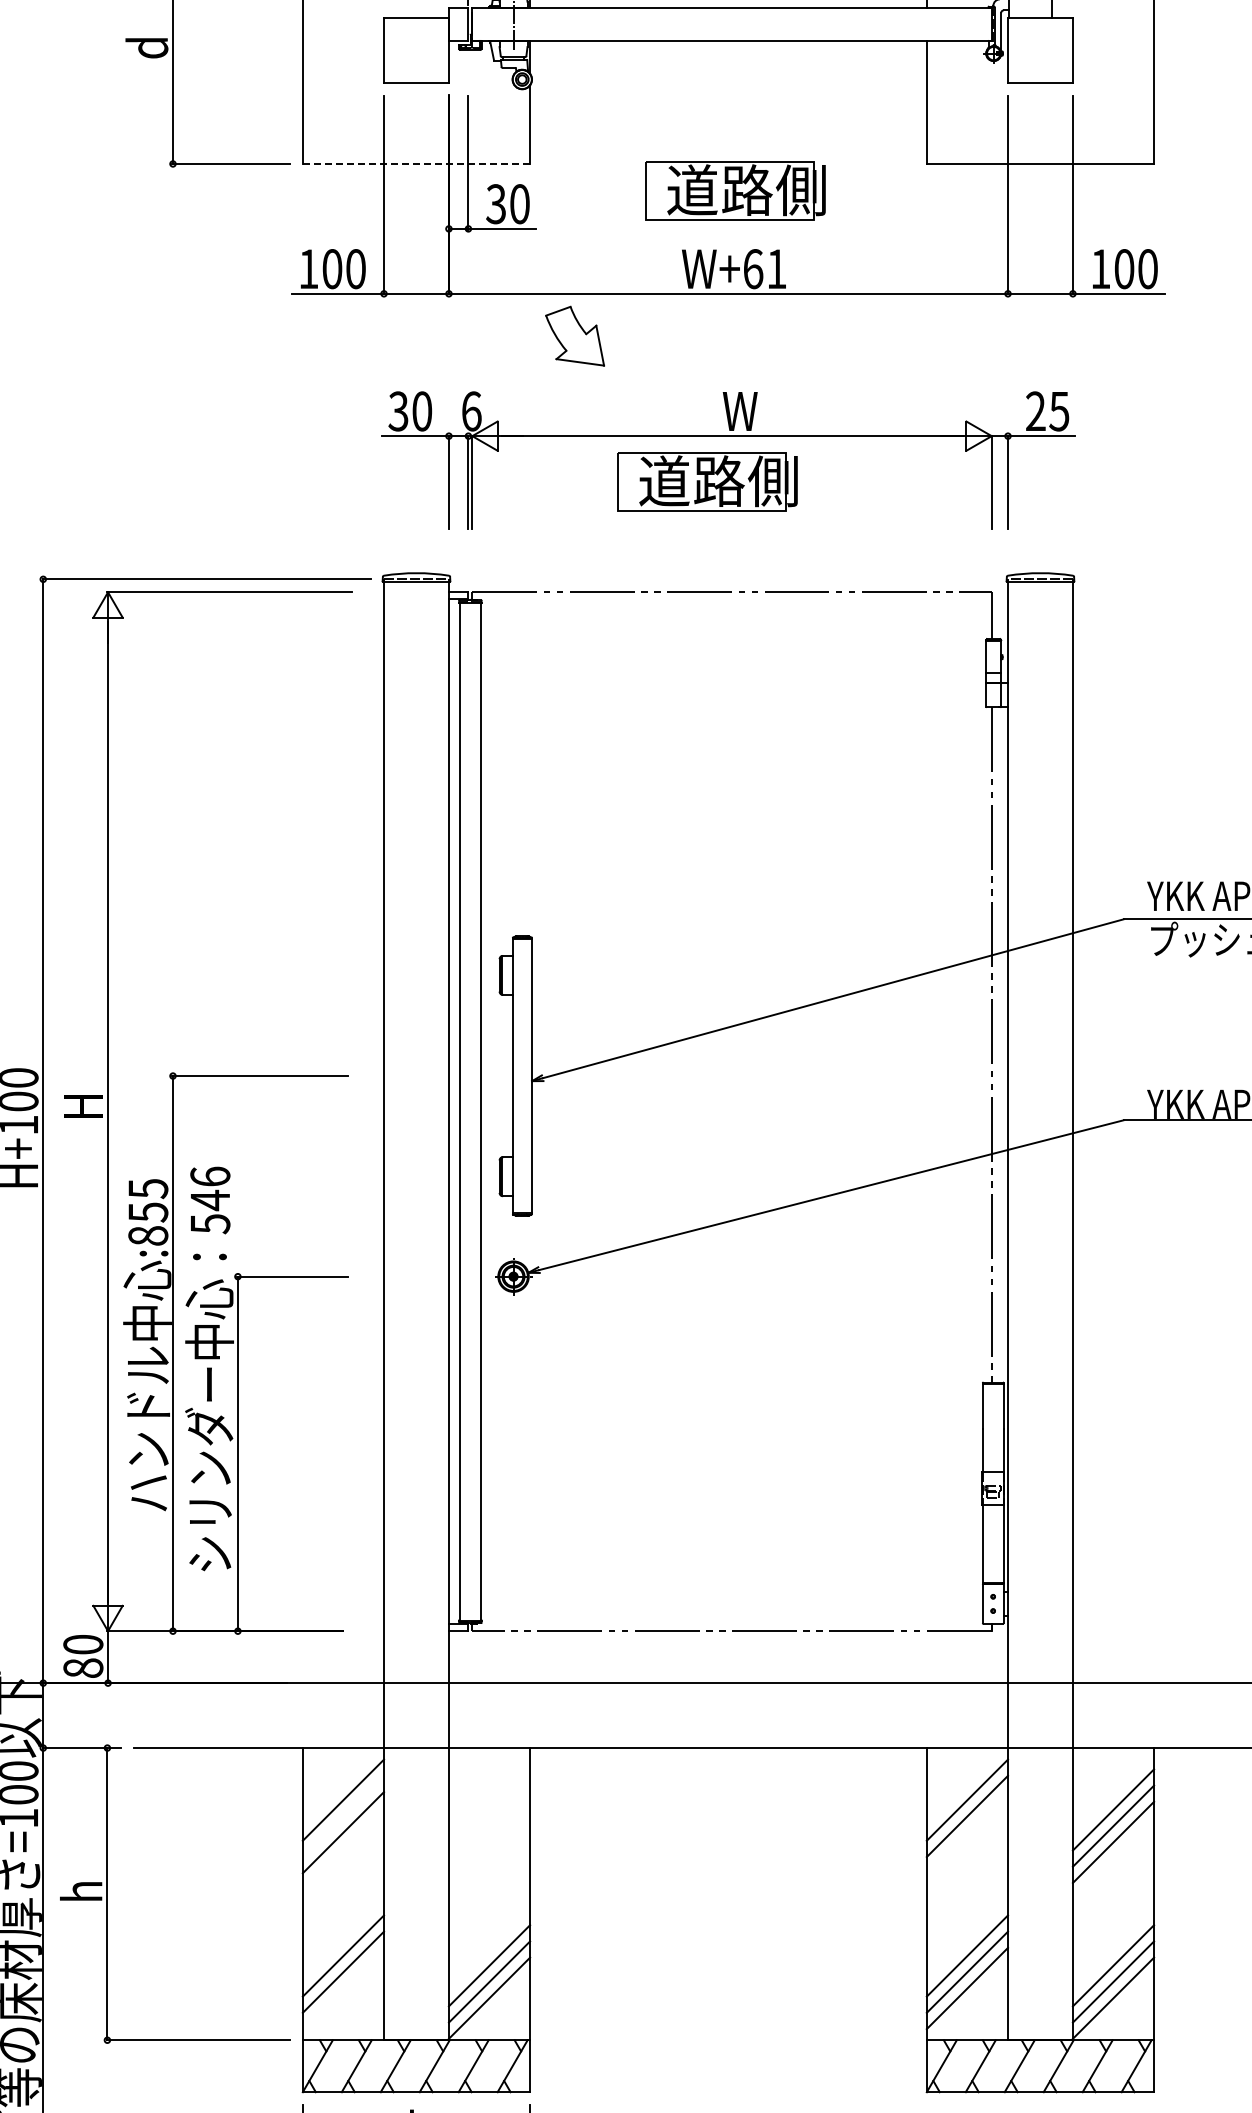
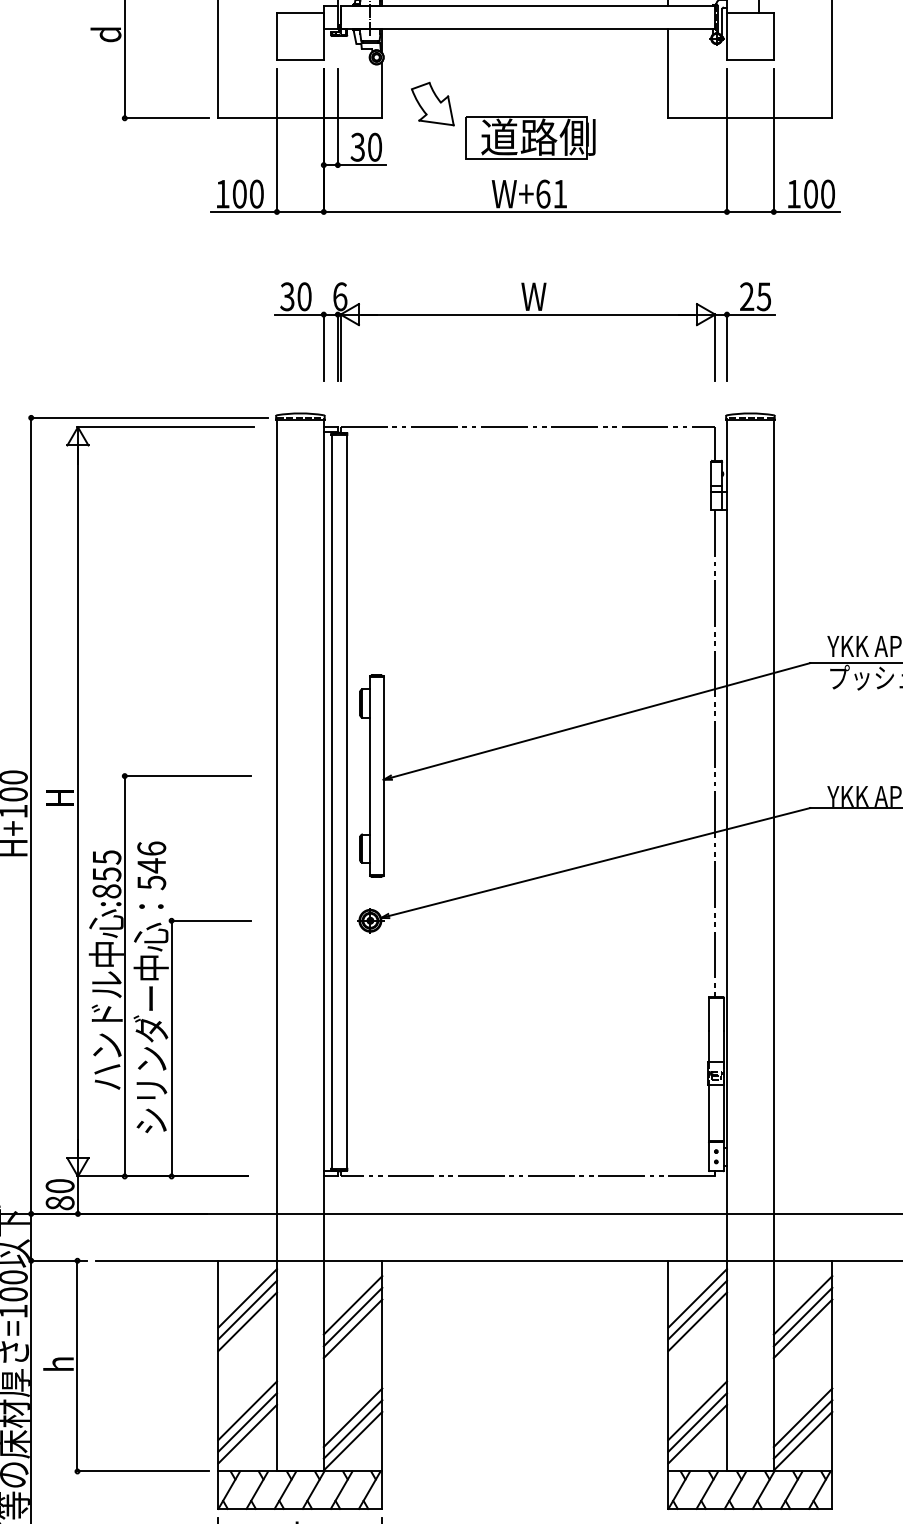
line: (416, 163) -> (300, 117), dashed -> solid
part: (574, 335) -> (432, 103), moved
part: (707, 481) -> (510, 347), removed
line: (489, 1809) -> (353, 1305), added
line: (343, 1816) -> (247, 1310), added
line: (489, 1825) -> (353, 1316), added
line: (966, 1832) -> (697, 1321), added
line: (489, 1842) -> (353, 1328), added
line: (343, 1988) -> (247, 1434), added

